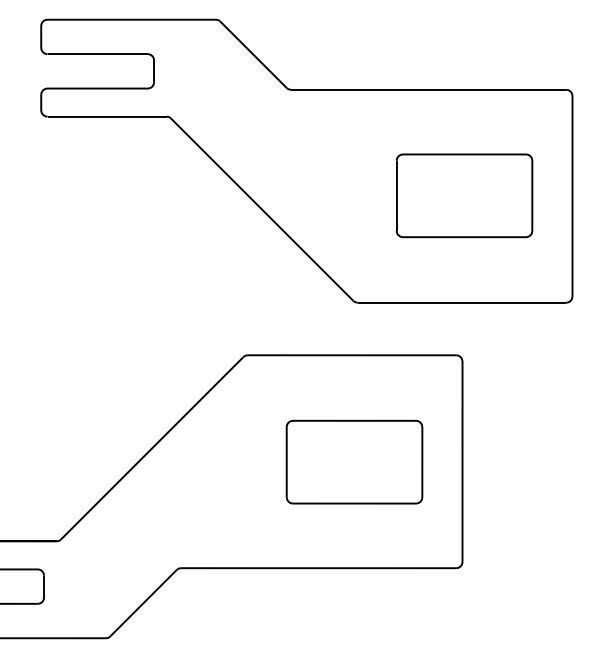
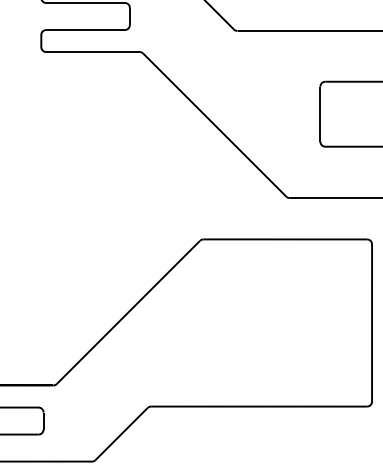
part: (354, 461) -> (287, 322), removed

